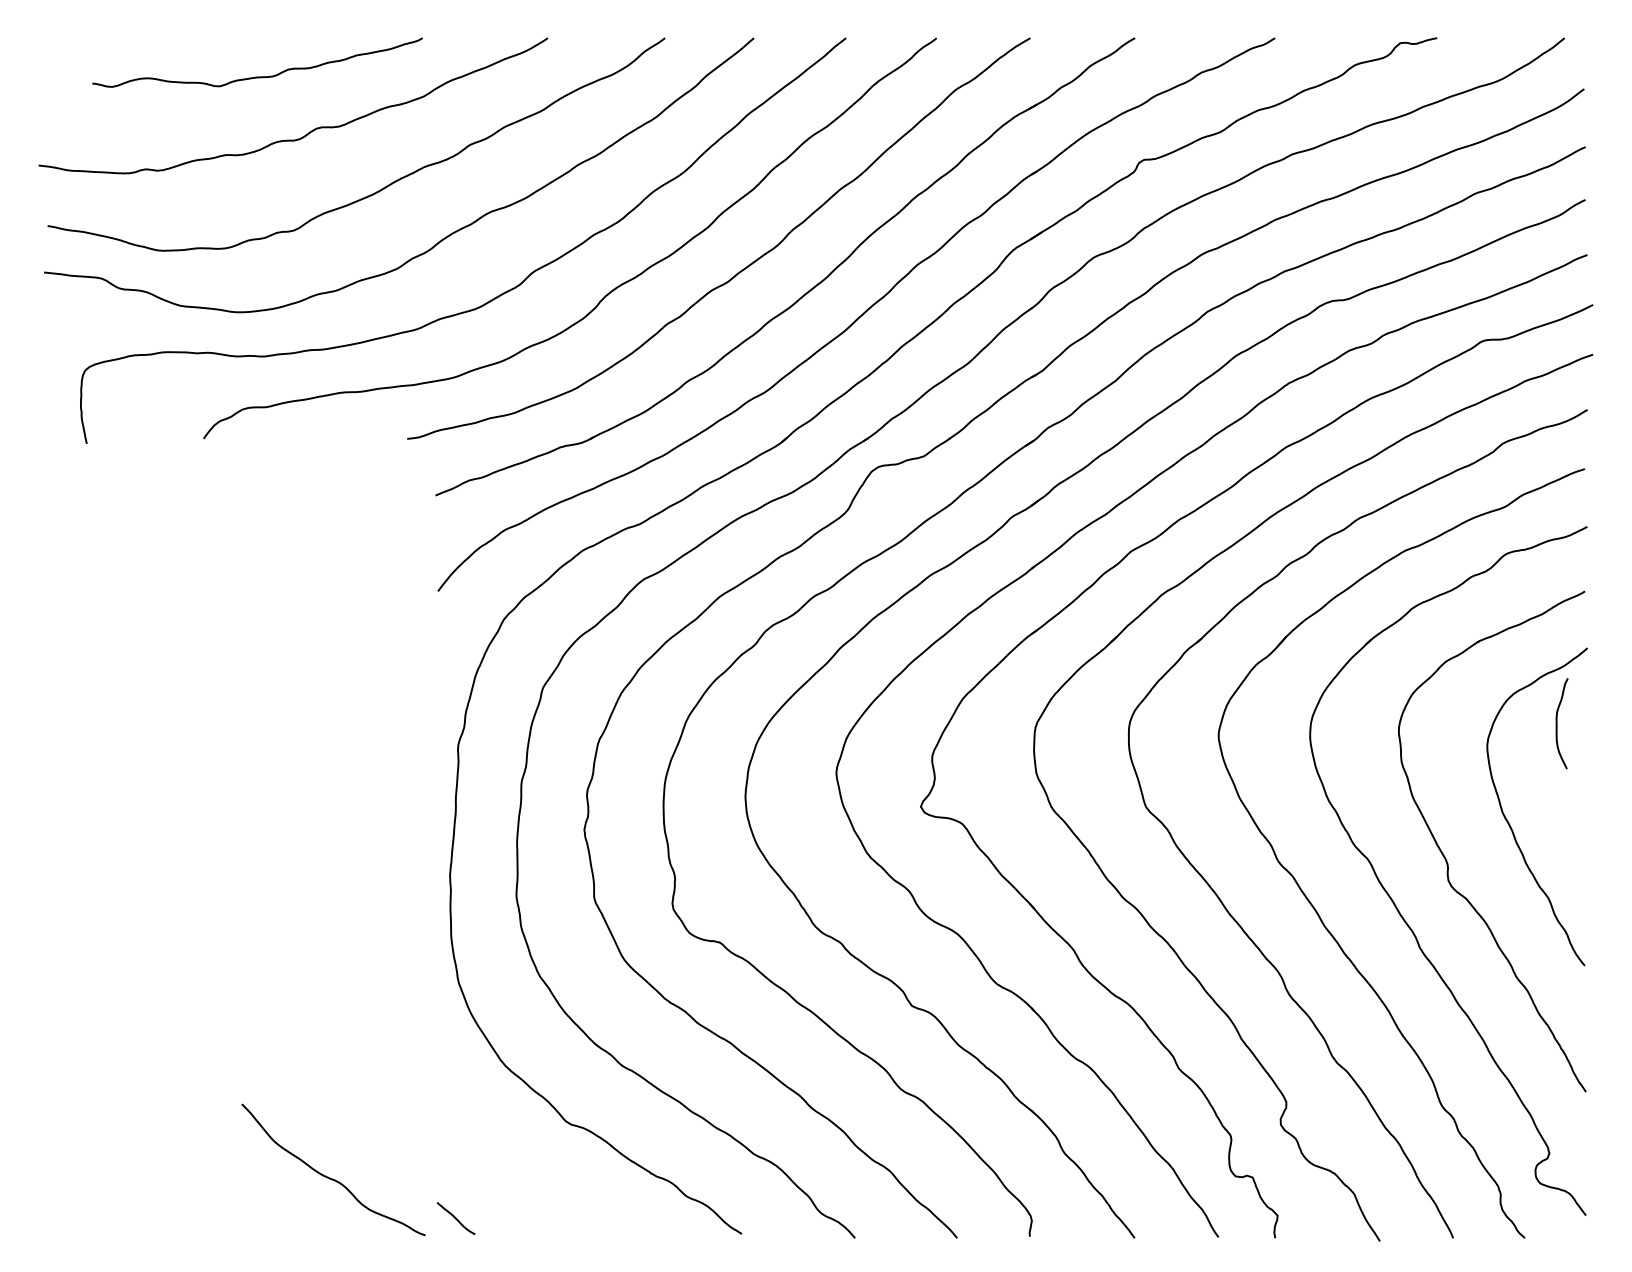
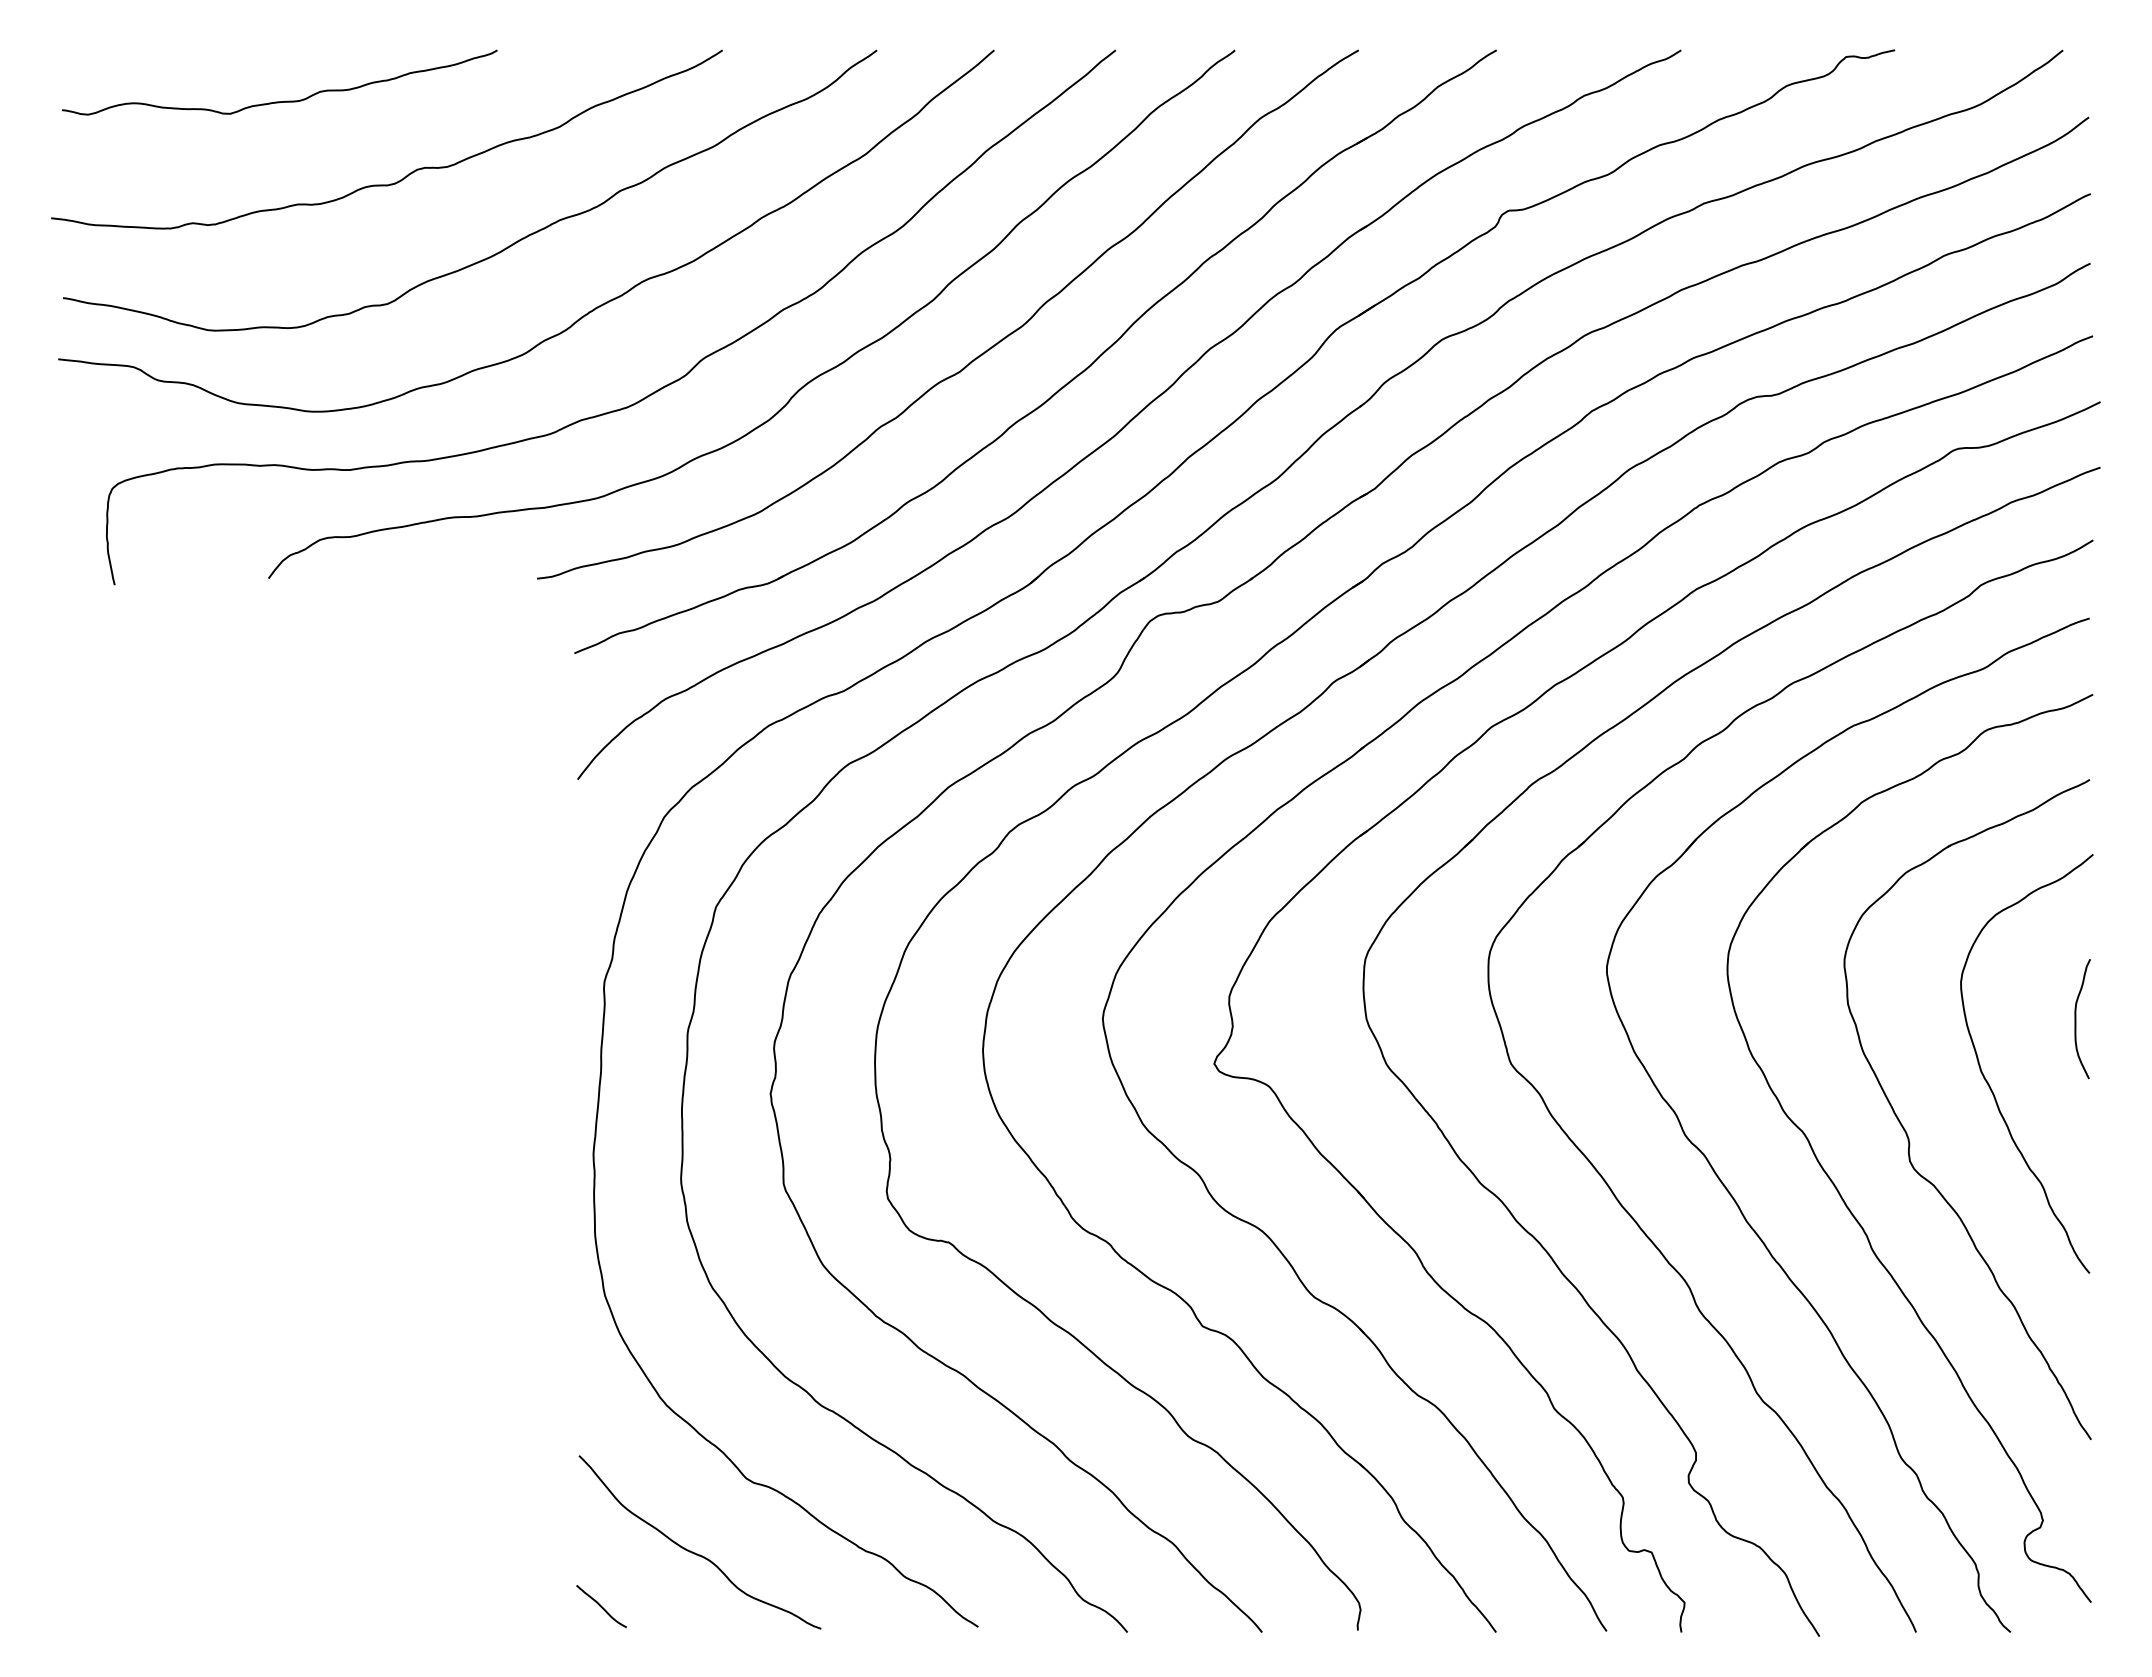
curve: (261, 76) -> (285, 100), moved
curve: (1557, 723) -> (2076, 1019), moved
curve: (330, 1177) -> (695, 1552), moved

